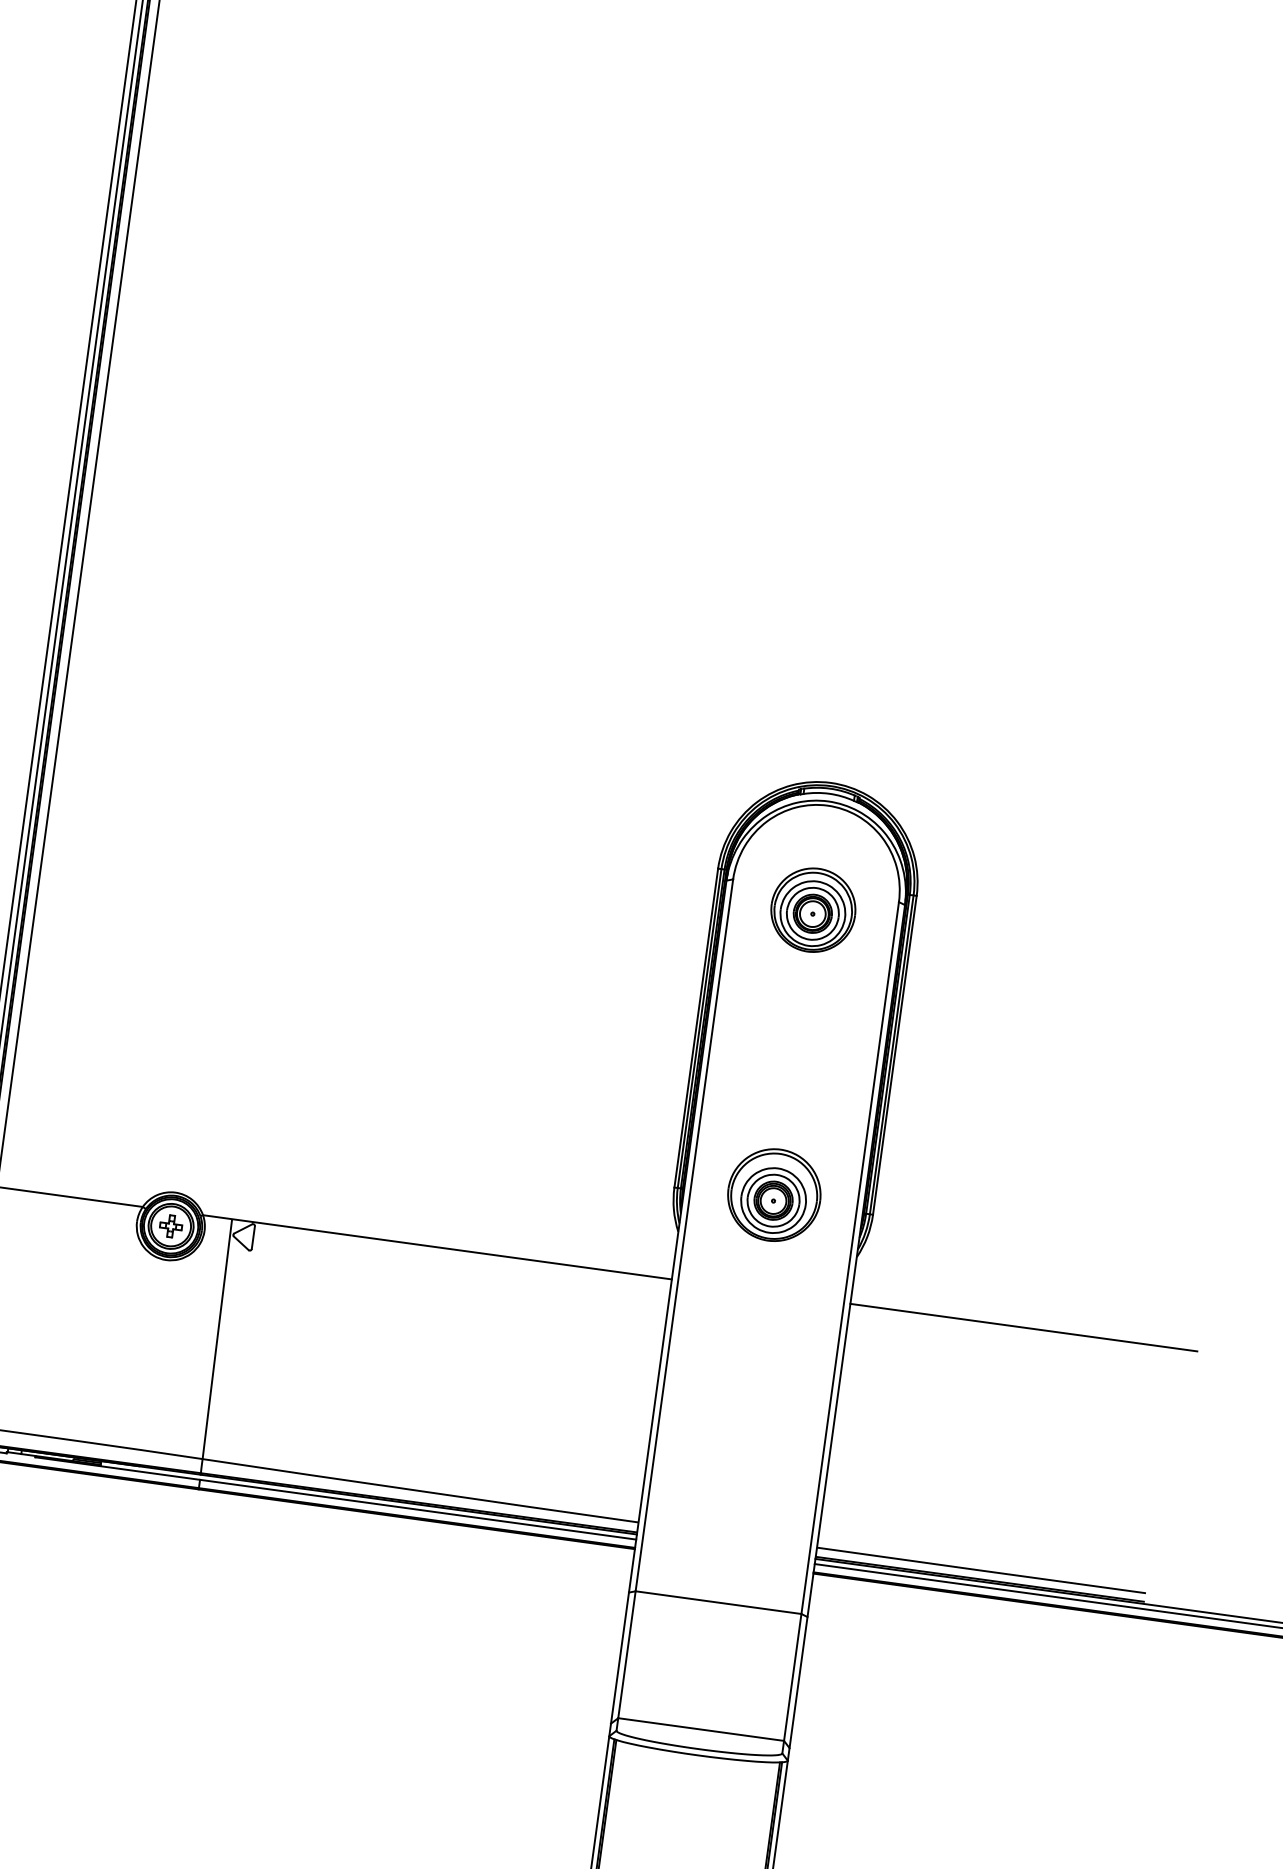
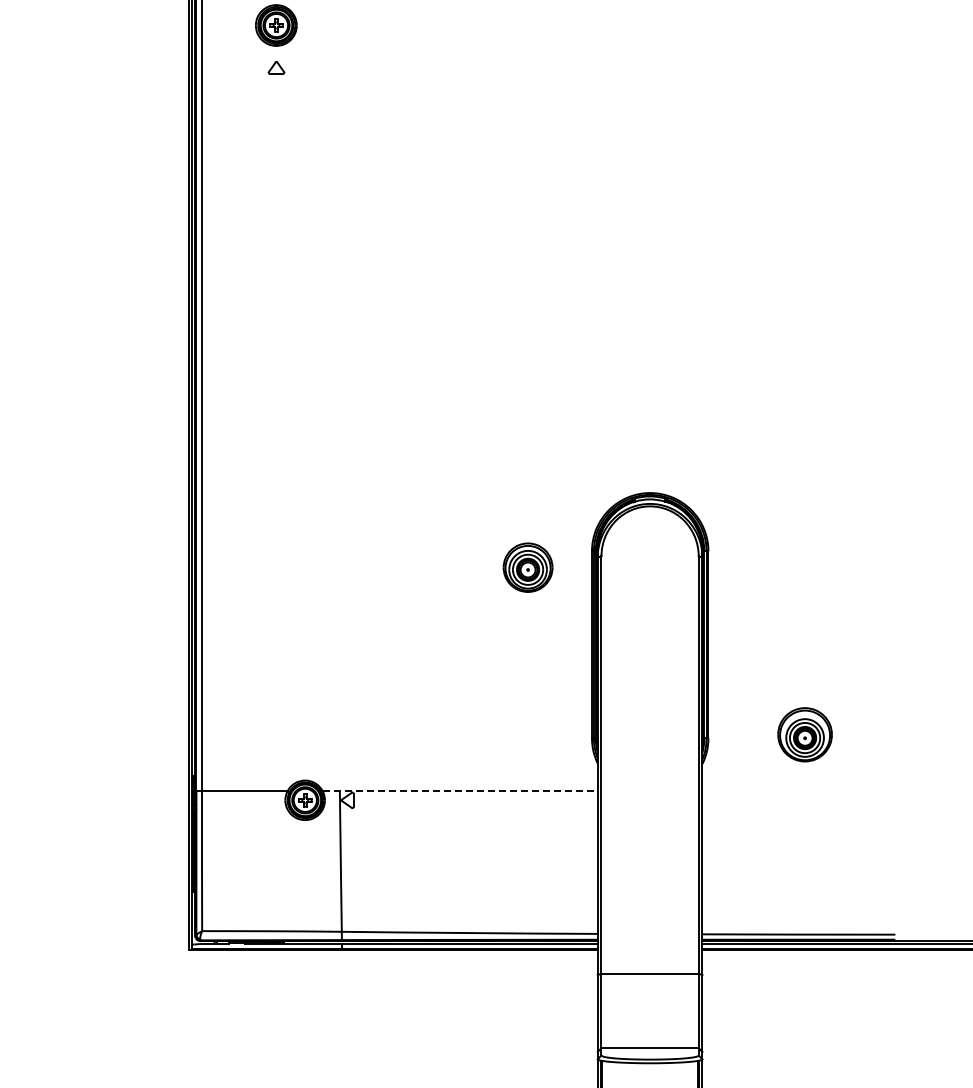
part: (812, 909) -> (527, 567), moved
part: (773, 1194) -> (804, 734), moved
line: (437, 1247) -> (460, 791), solid -> dashed
line: (1022, 1327) -> (803, 791), removed

